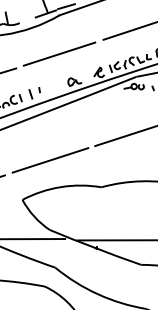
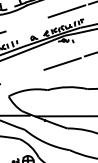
line: (58, 54) -> (26, 24), removed
line: (50, 159) -> (22, 76), removed

